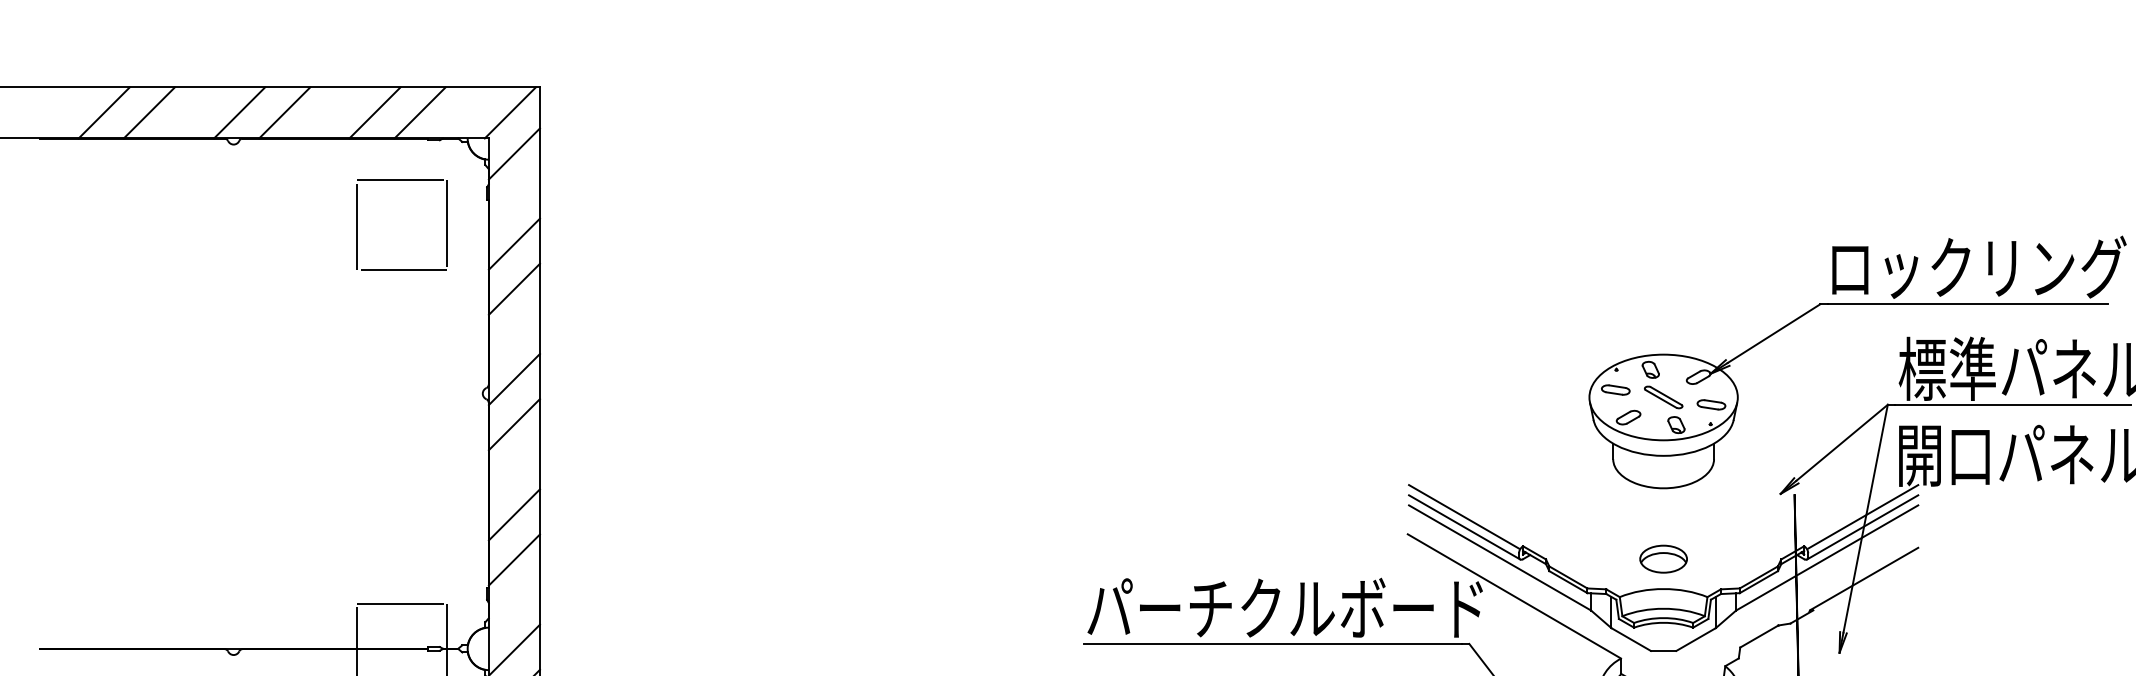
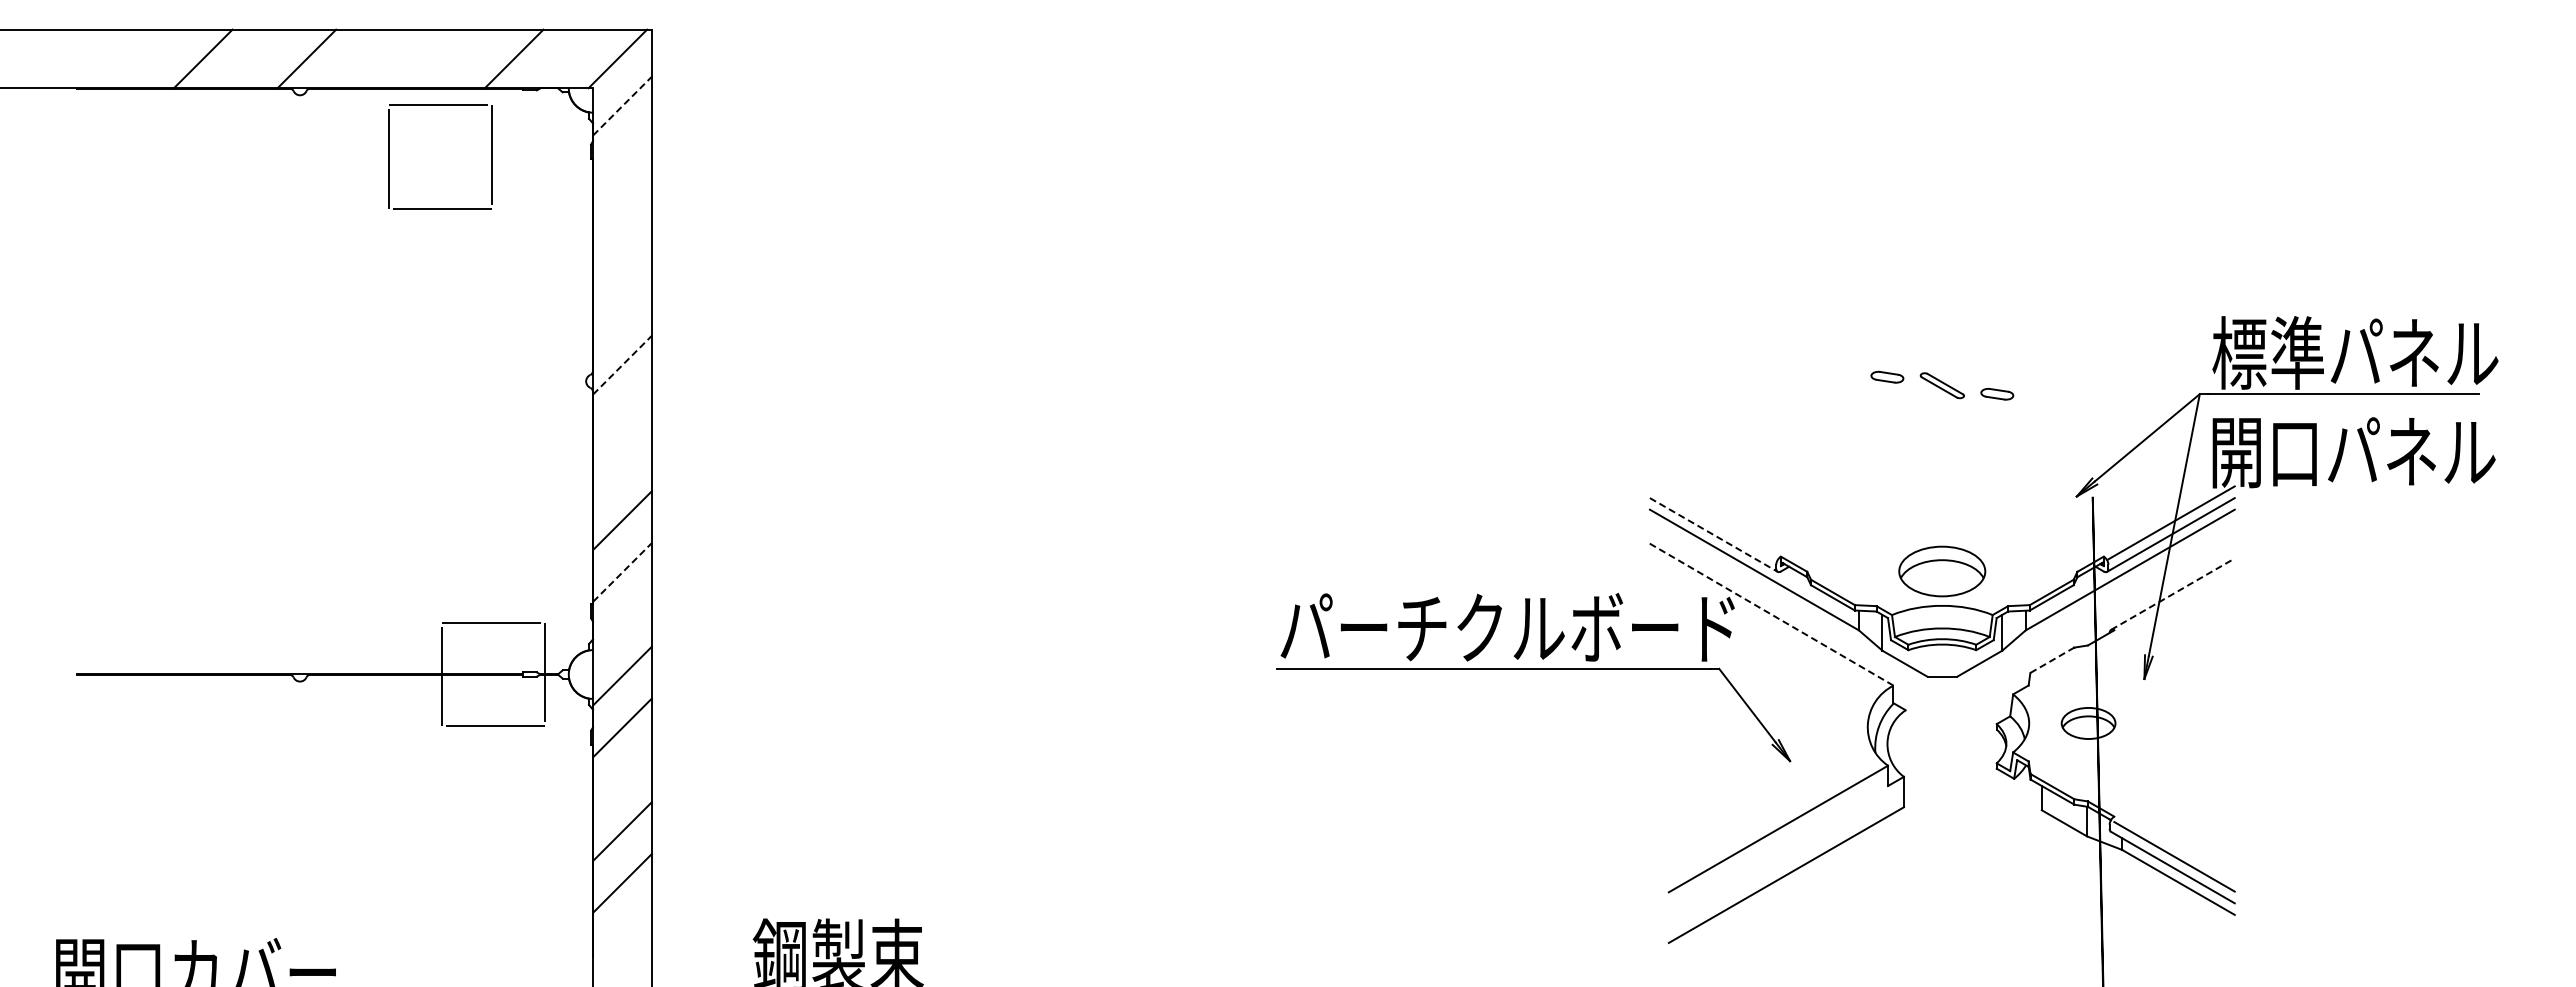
line: (104, 112) -> (151, 58), removed
line: (284, 112) -> (358, 58), removed
line: (375, 112) -> (462, 58), removed
line: (514, 153) -> (622, 105), solid -> dashed
part: (402, 180) -> (440, 105), moved
line: (514, 243) -> (622, 209), removed
line: (514, 289) -> (622, 261), removed
part: (1857, 304) -> (2165, 279), removed
line: (514, 378) -> (622, 364), solid -> dashed
line: (514, 424) -> (622, 416), removed
line: (1463, 516) -> (1712, 522), removed
line: (1464, 526) -> (1713, 534), solid -> dashed
part: (1663, 559) -> (1942, 571), size x1.6
line: (514, 560) -> (622, 572), solid -> dashed
line: (1864, 578) -> (2173, 593), solid -> dashed
line: (1513, 596) -> (1770, 614), solid -> dashed
line: (1759, 636) -> (2052, 660), solid -> dashed

